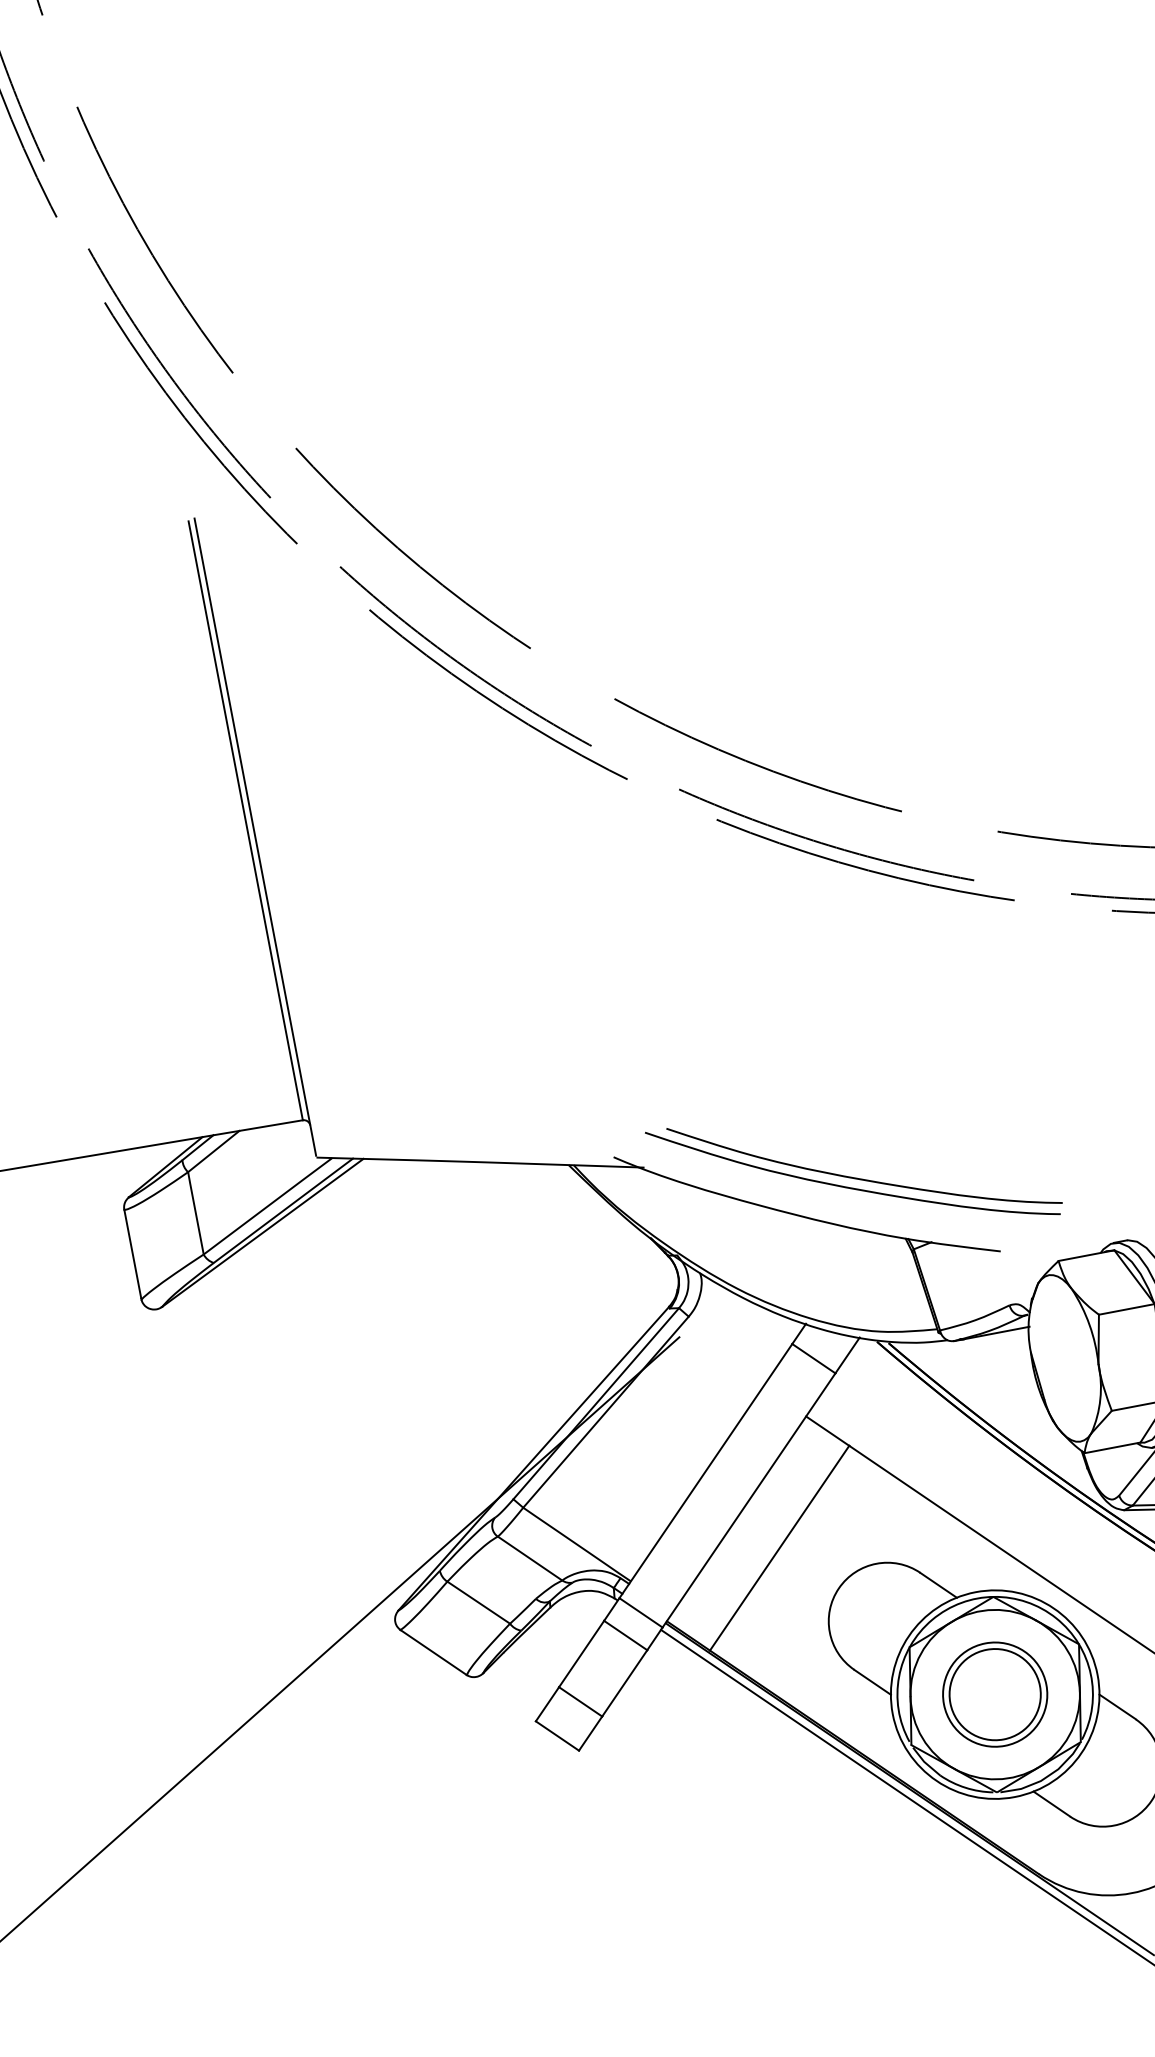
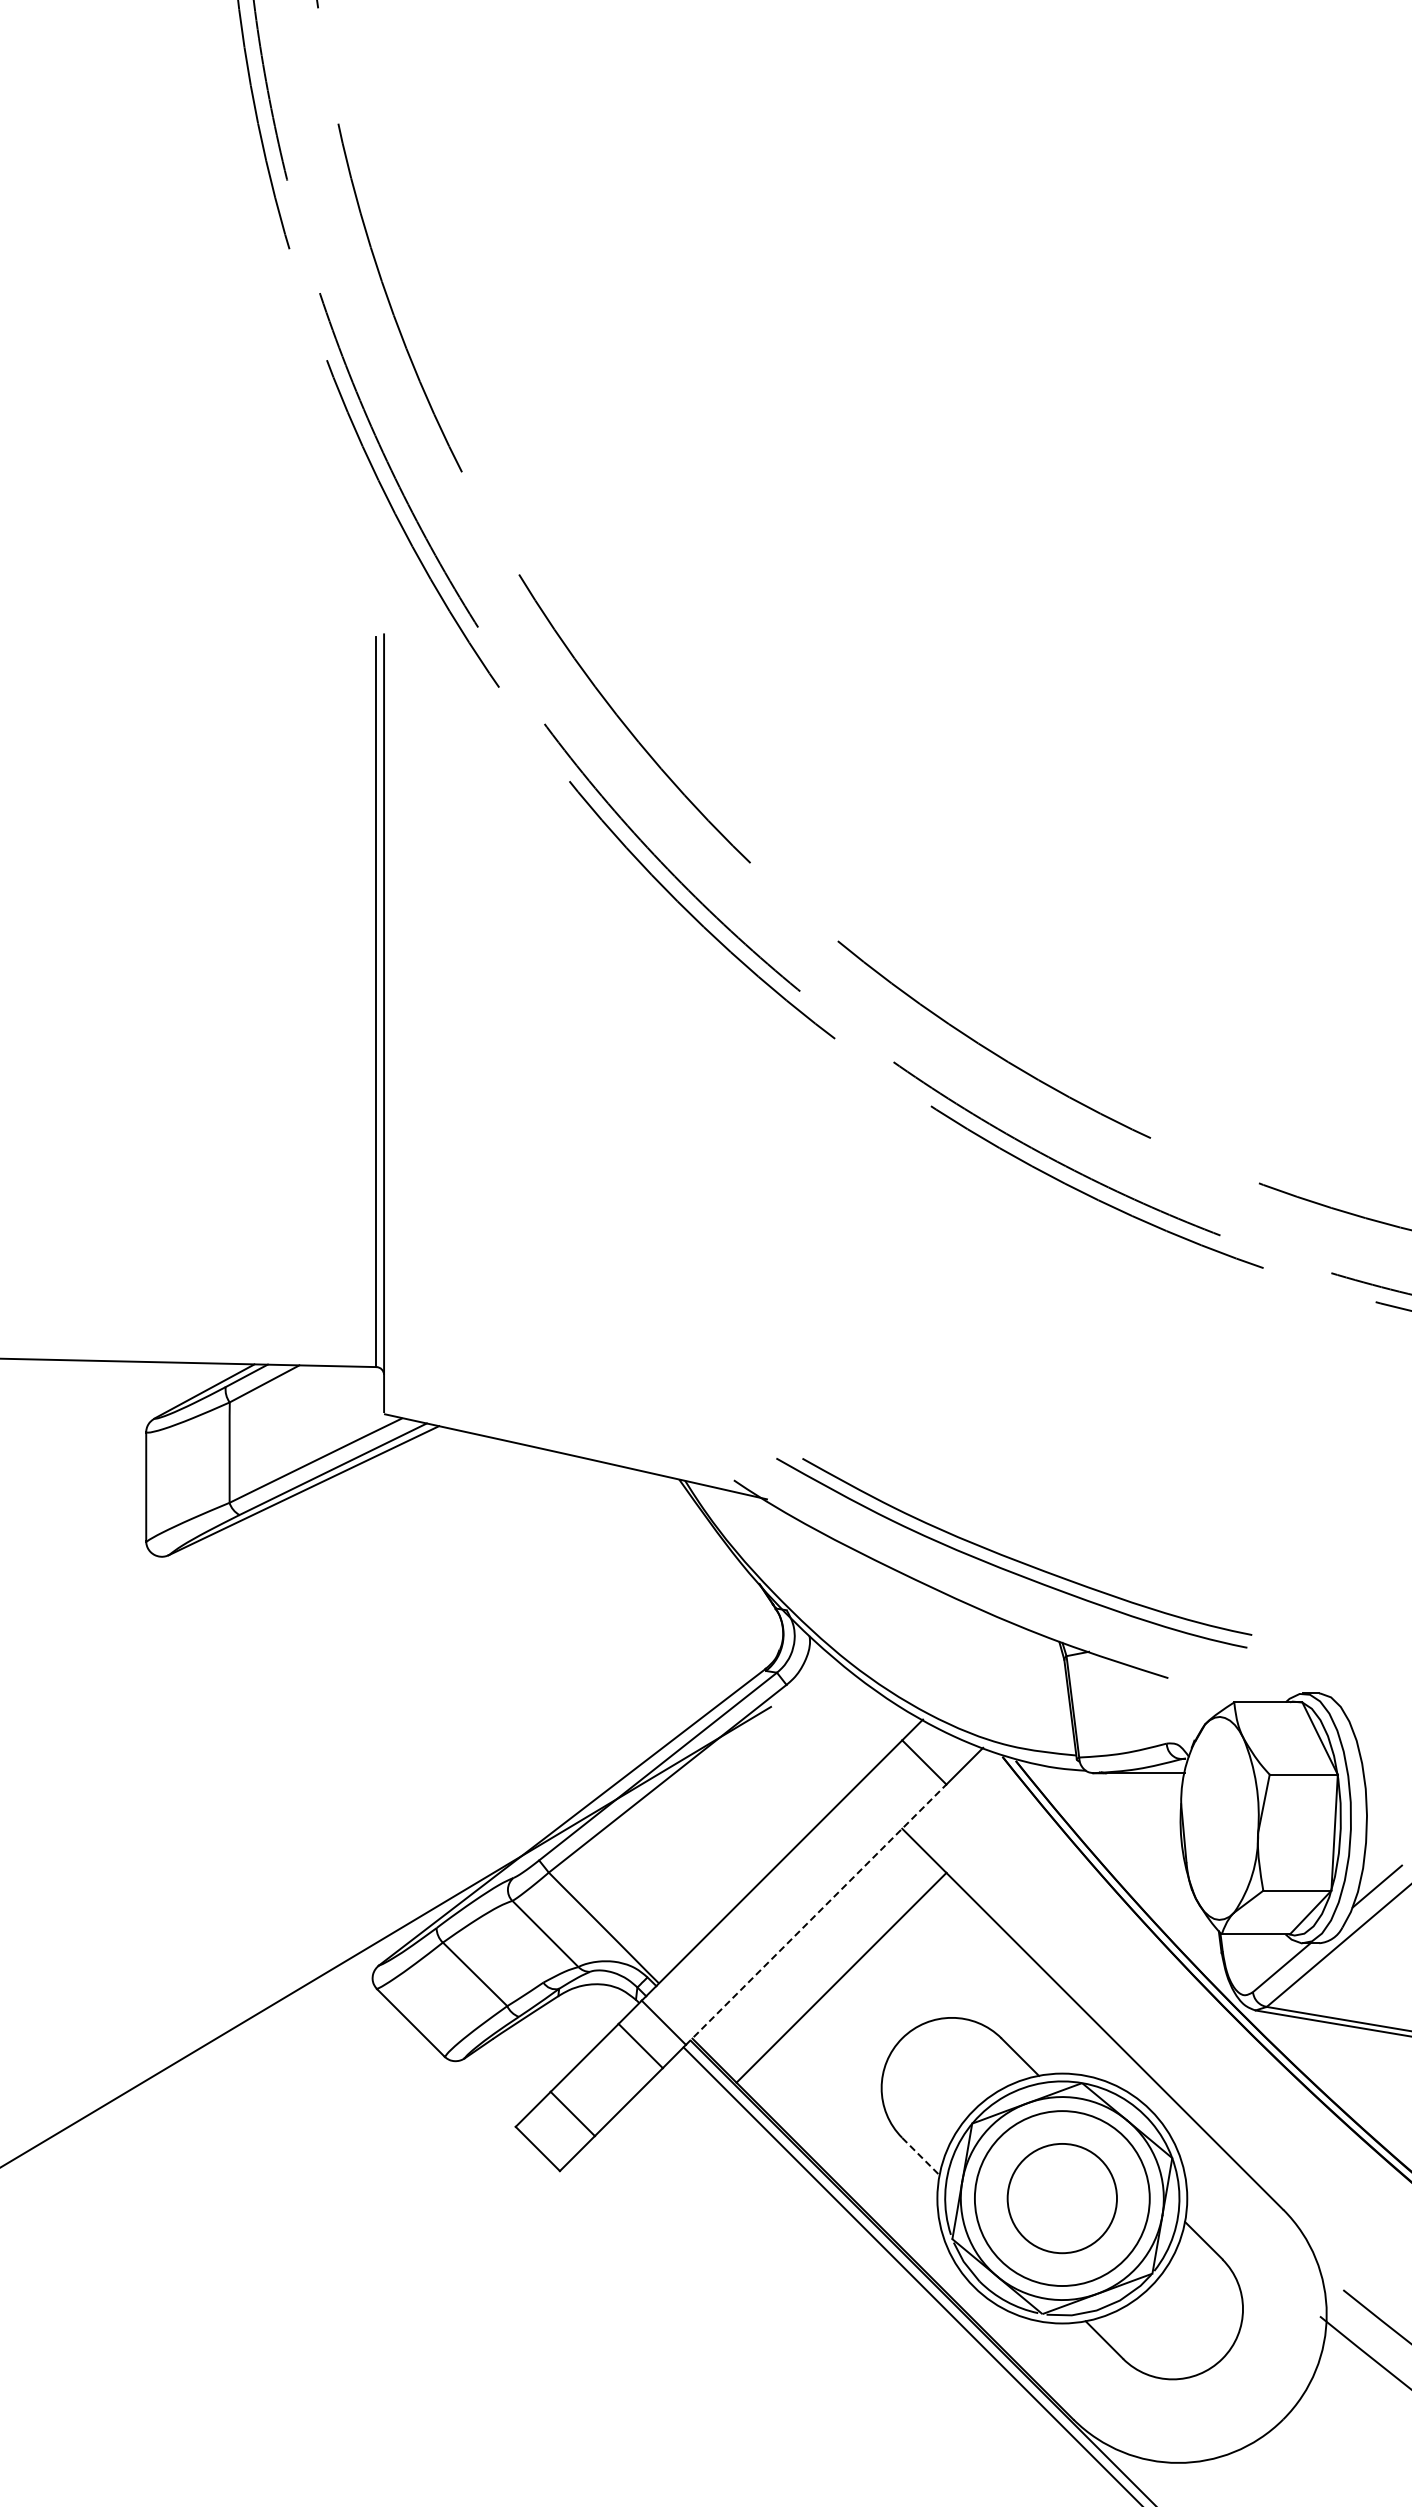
line: (749, 1500) -> (816, 1914), solid -> dashed
line: (873, 1682) -> (921, 2156), solid -> dashed
circle: (994, 1694) -> (1061, 2198), size x1.4

